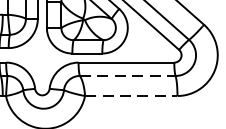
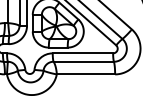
line: (128, 75) -> (84, 61), dashed -> solid
line: (132, 96) -> (86, 74), dashed -> solid

